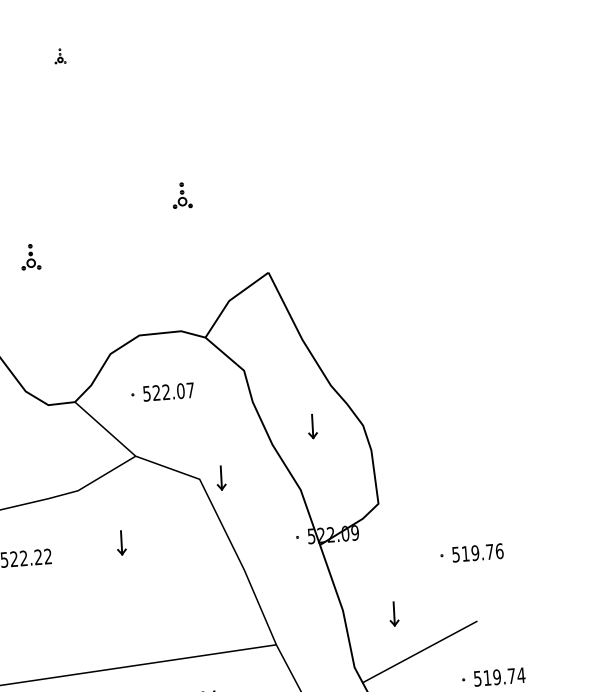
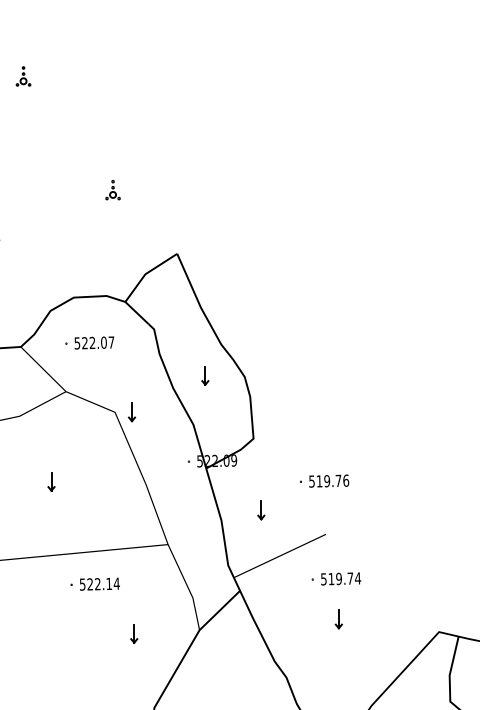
part: (60, 56) -> (23, 76), size x1.67
part: (121, 542) -> (51, 481), moved
part: (394, 614) -> (261, 510), moved

